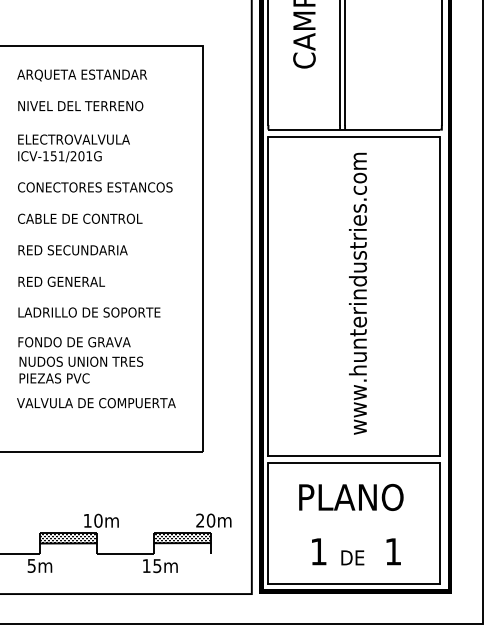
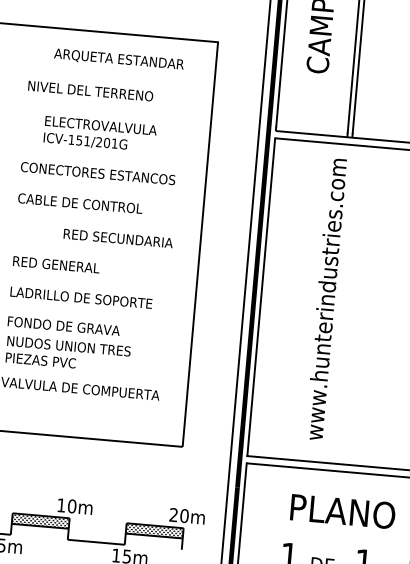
text: (81, 75) -> (118, 59), moved
text: (73, 148) -> (99, 134), moved
text: (72, 250) -> (117, 238), moved
text: (357, 293) -> (325, 299), moved
text: (351, 497) -> (343, 511), moved

